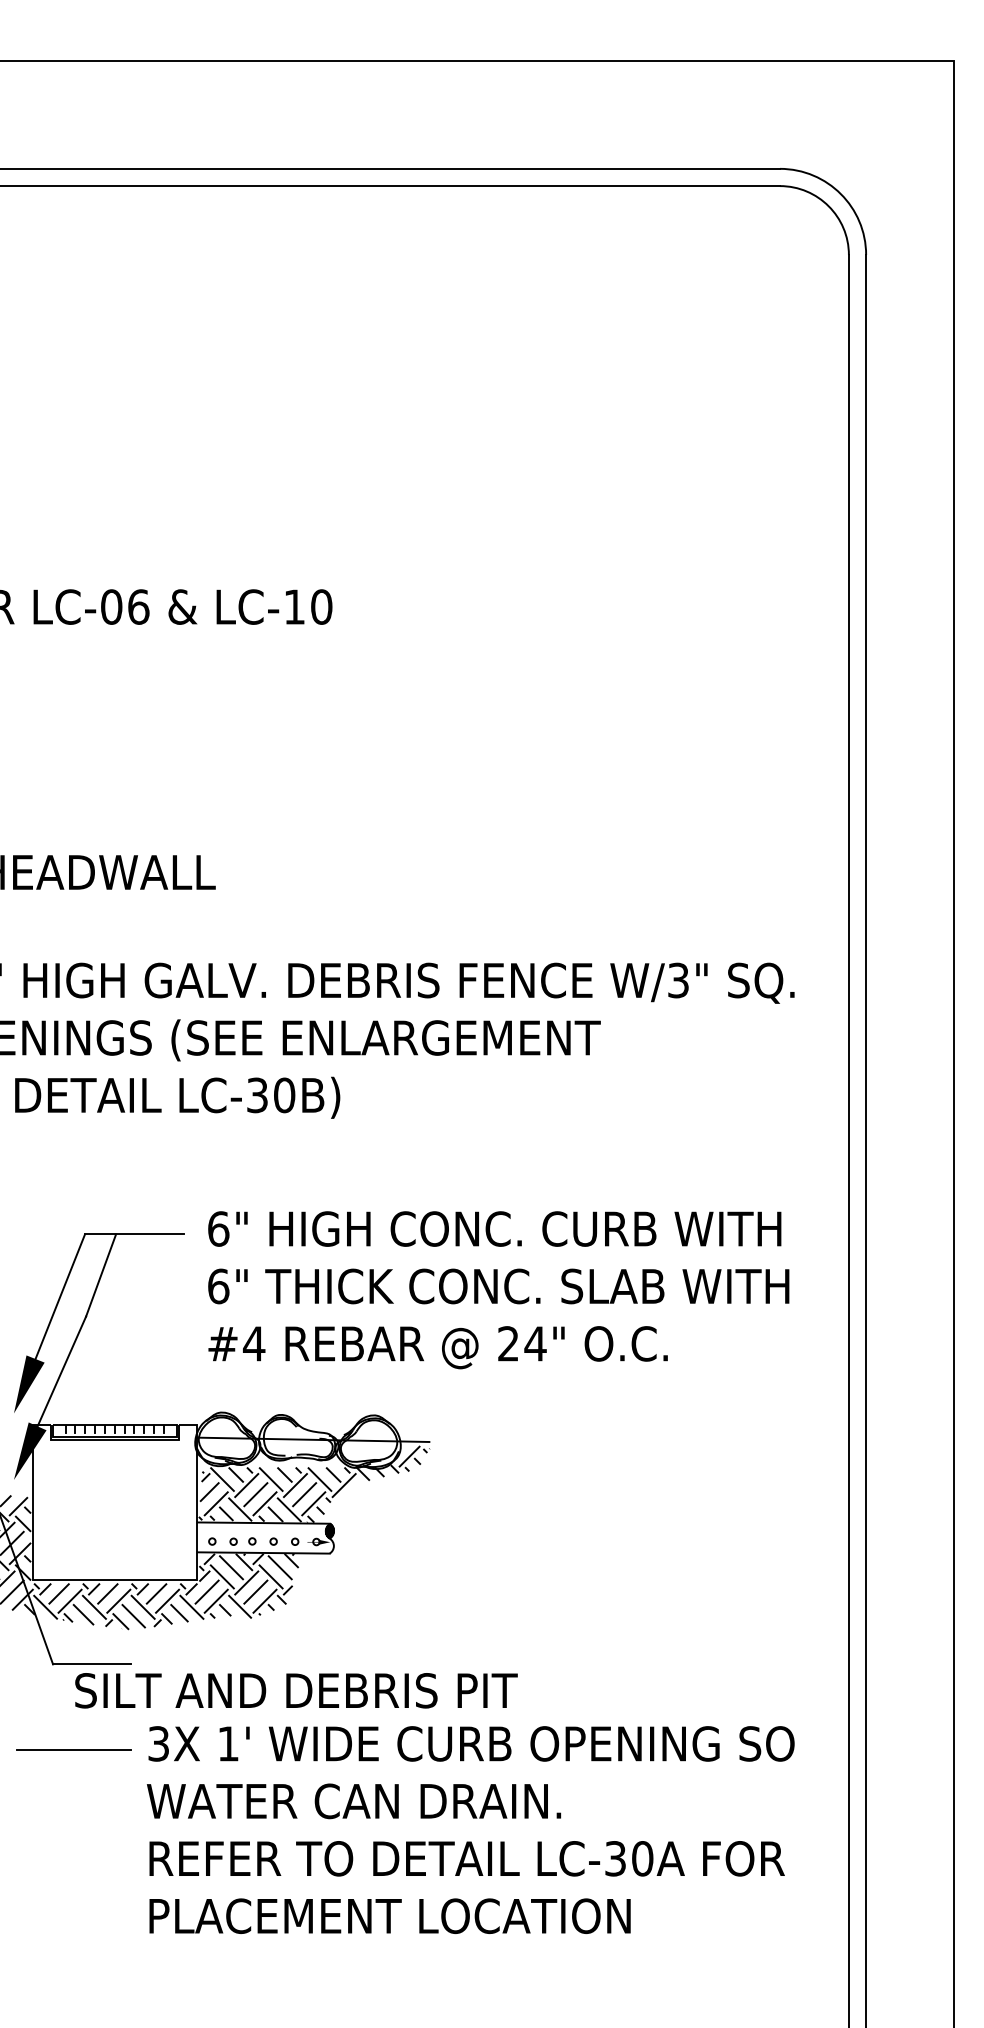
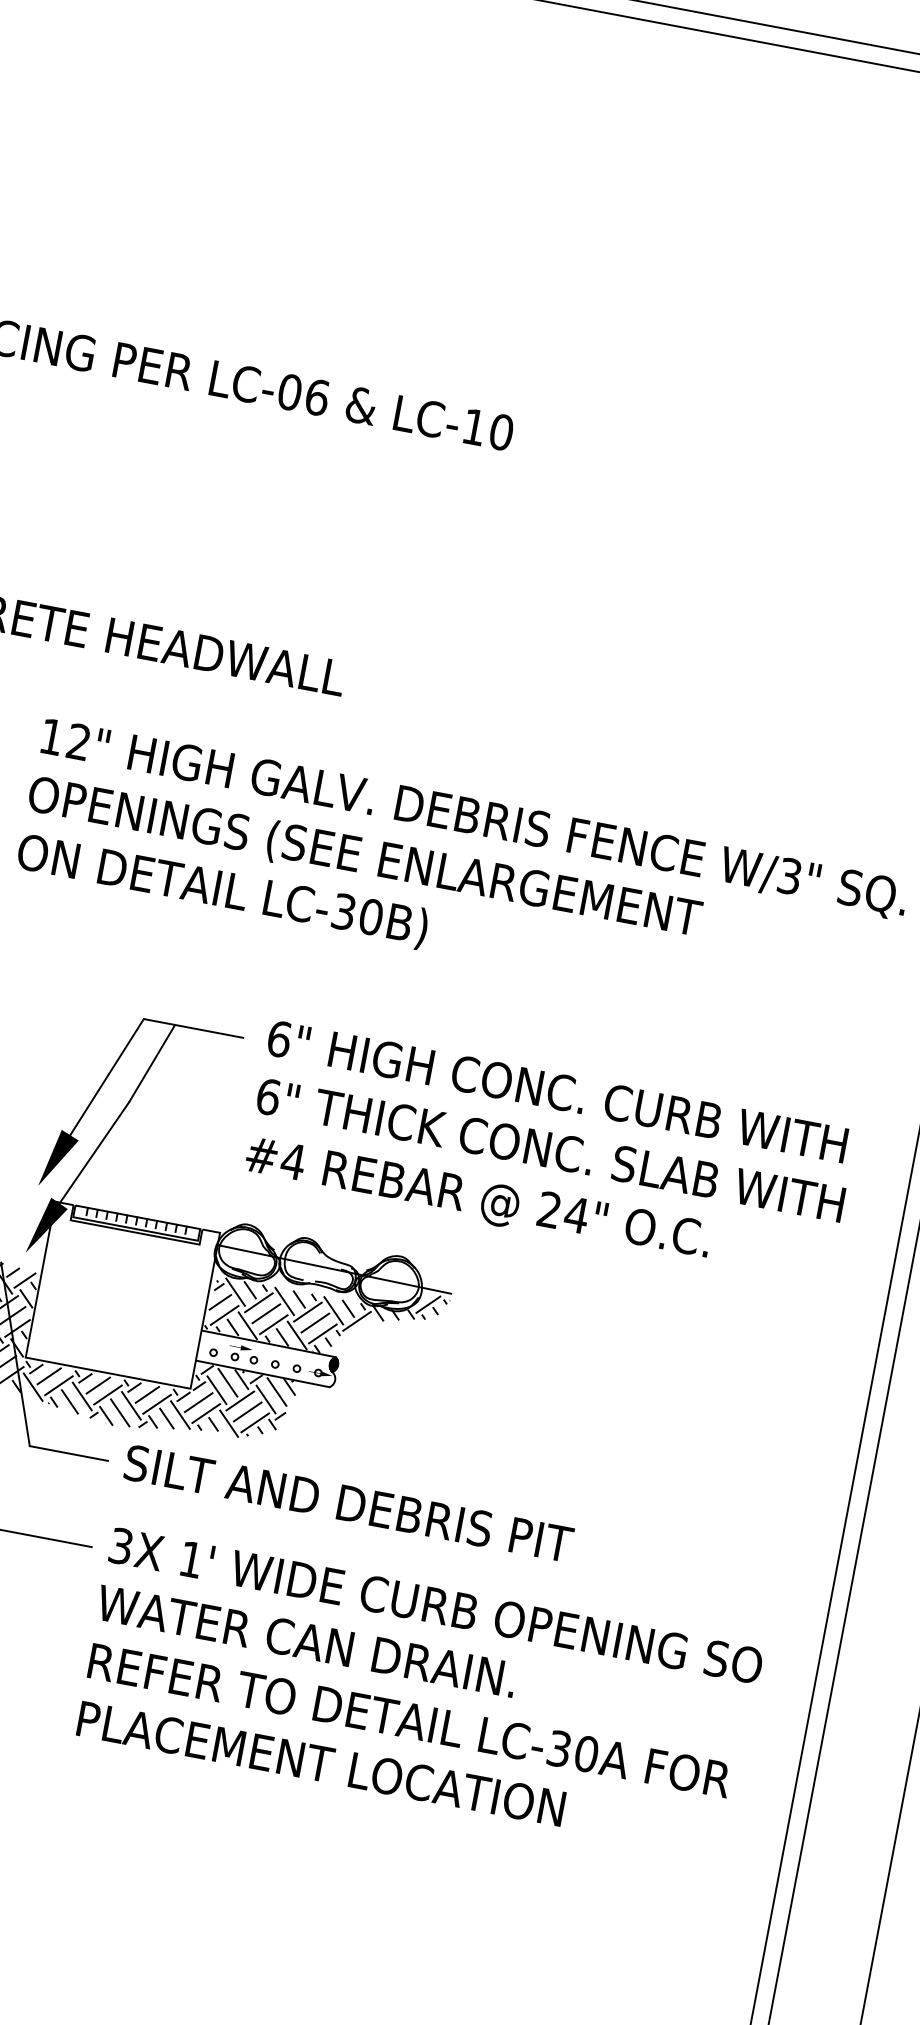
fill: (237, 1531) -> (240, 1347), added
text: (296, 1690) -> (349, 1503), moved

